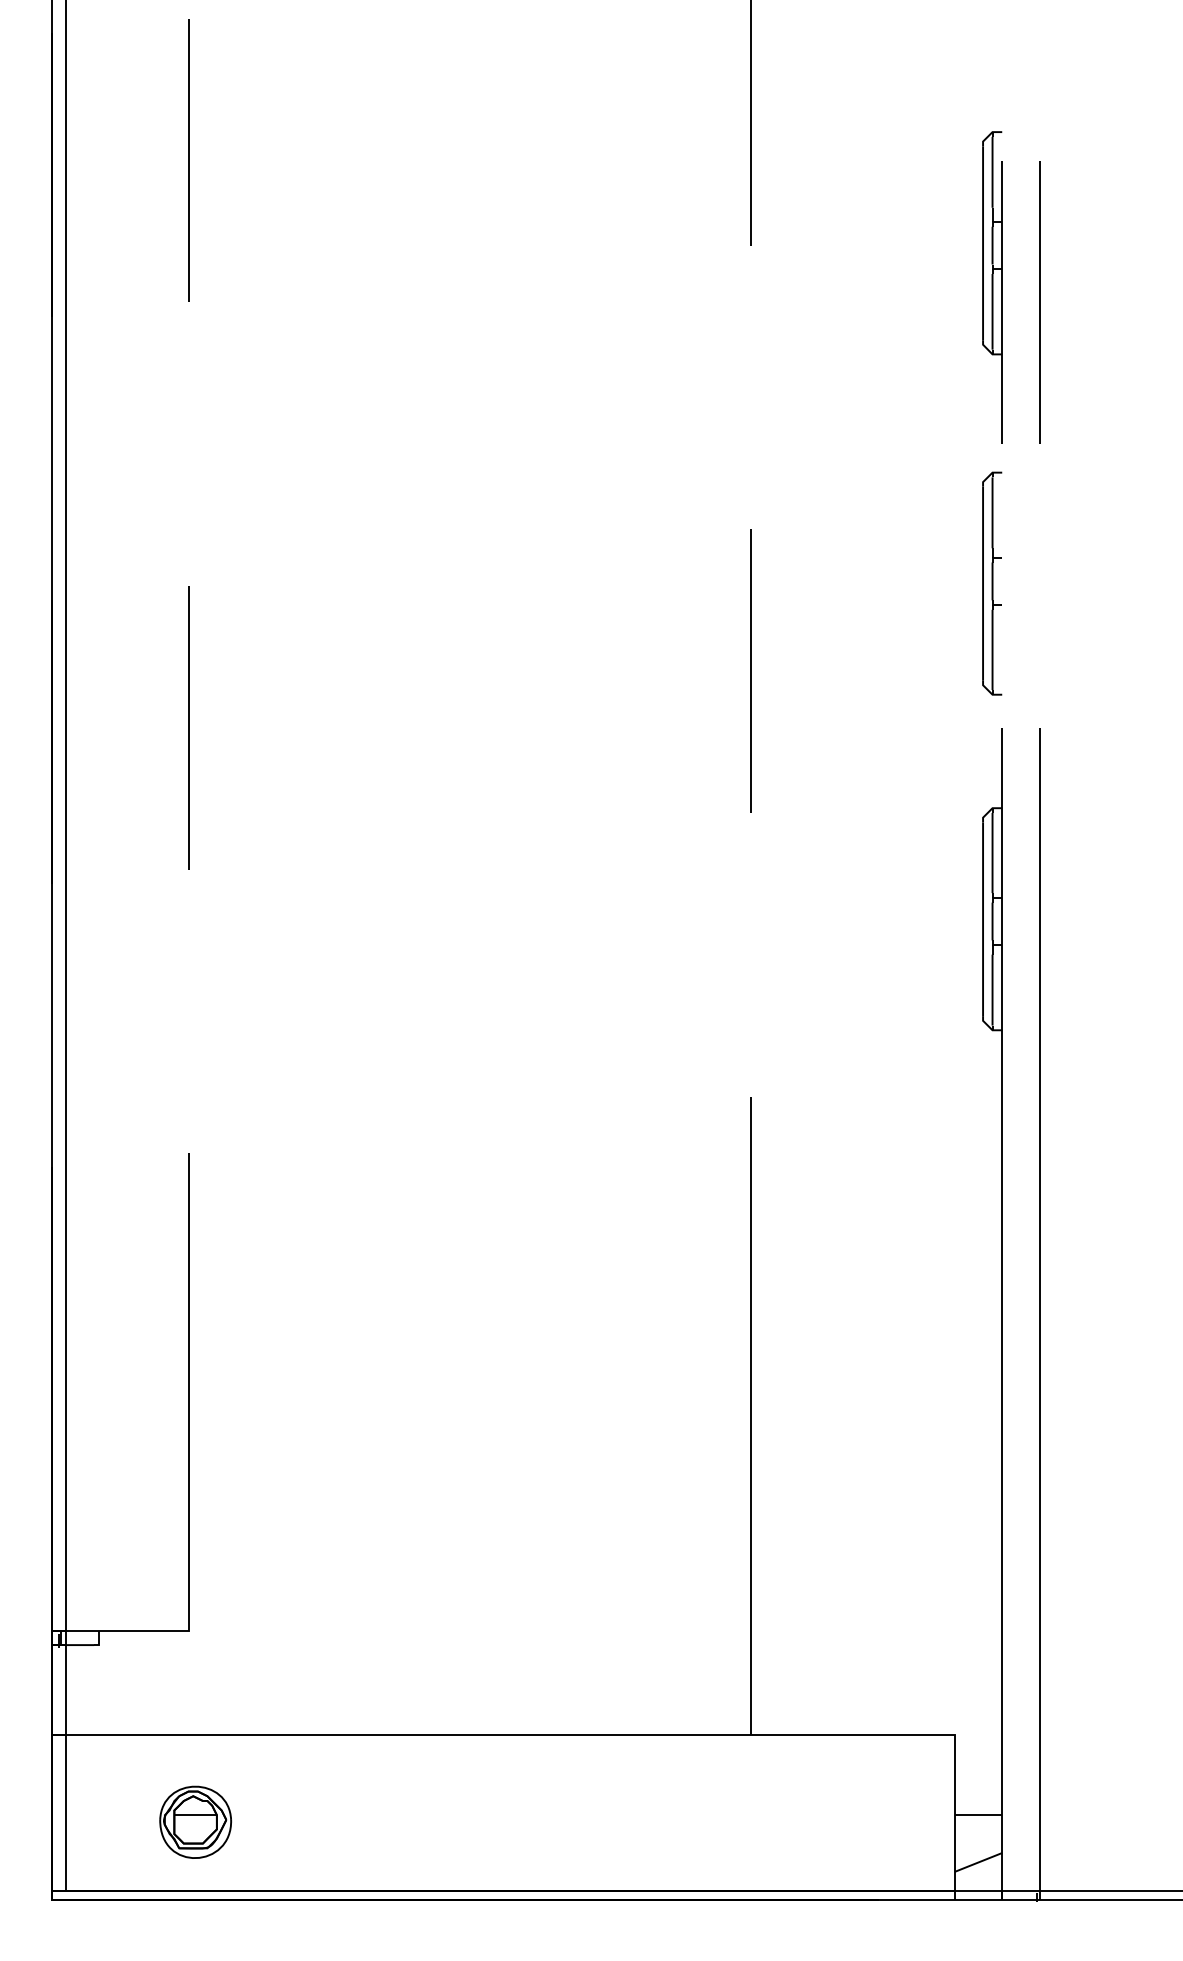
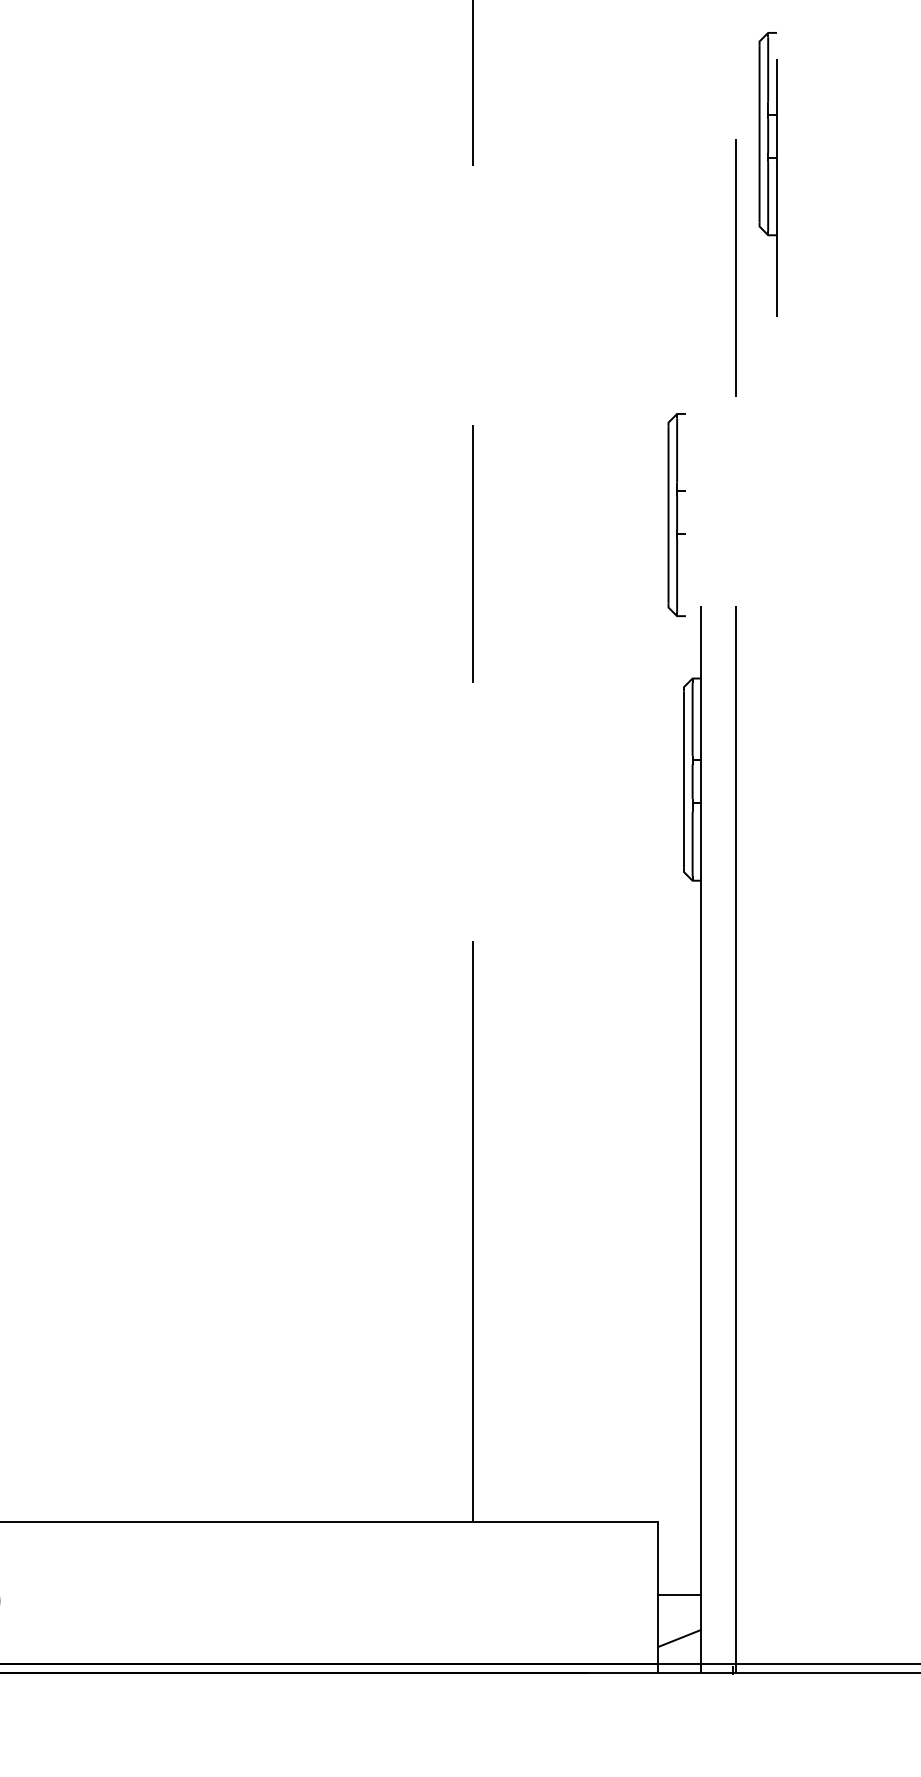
part: (992, 287) -> (768, 174), moved
line: (1039, 302) -> (735, 268), moved
part: (992, 583) -> (677, 514), moved

